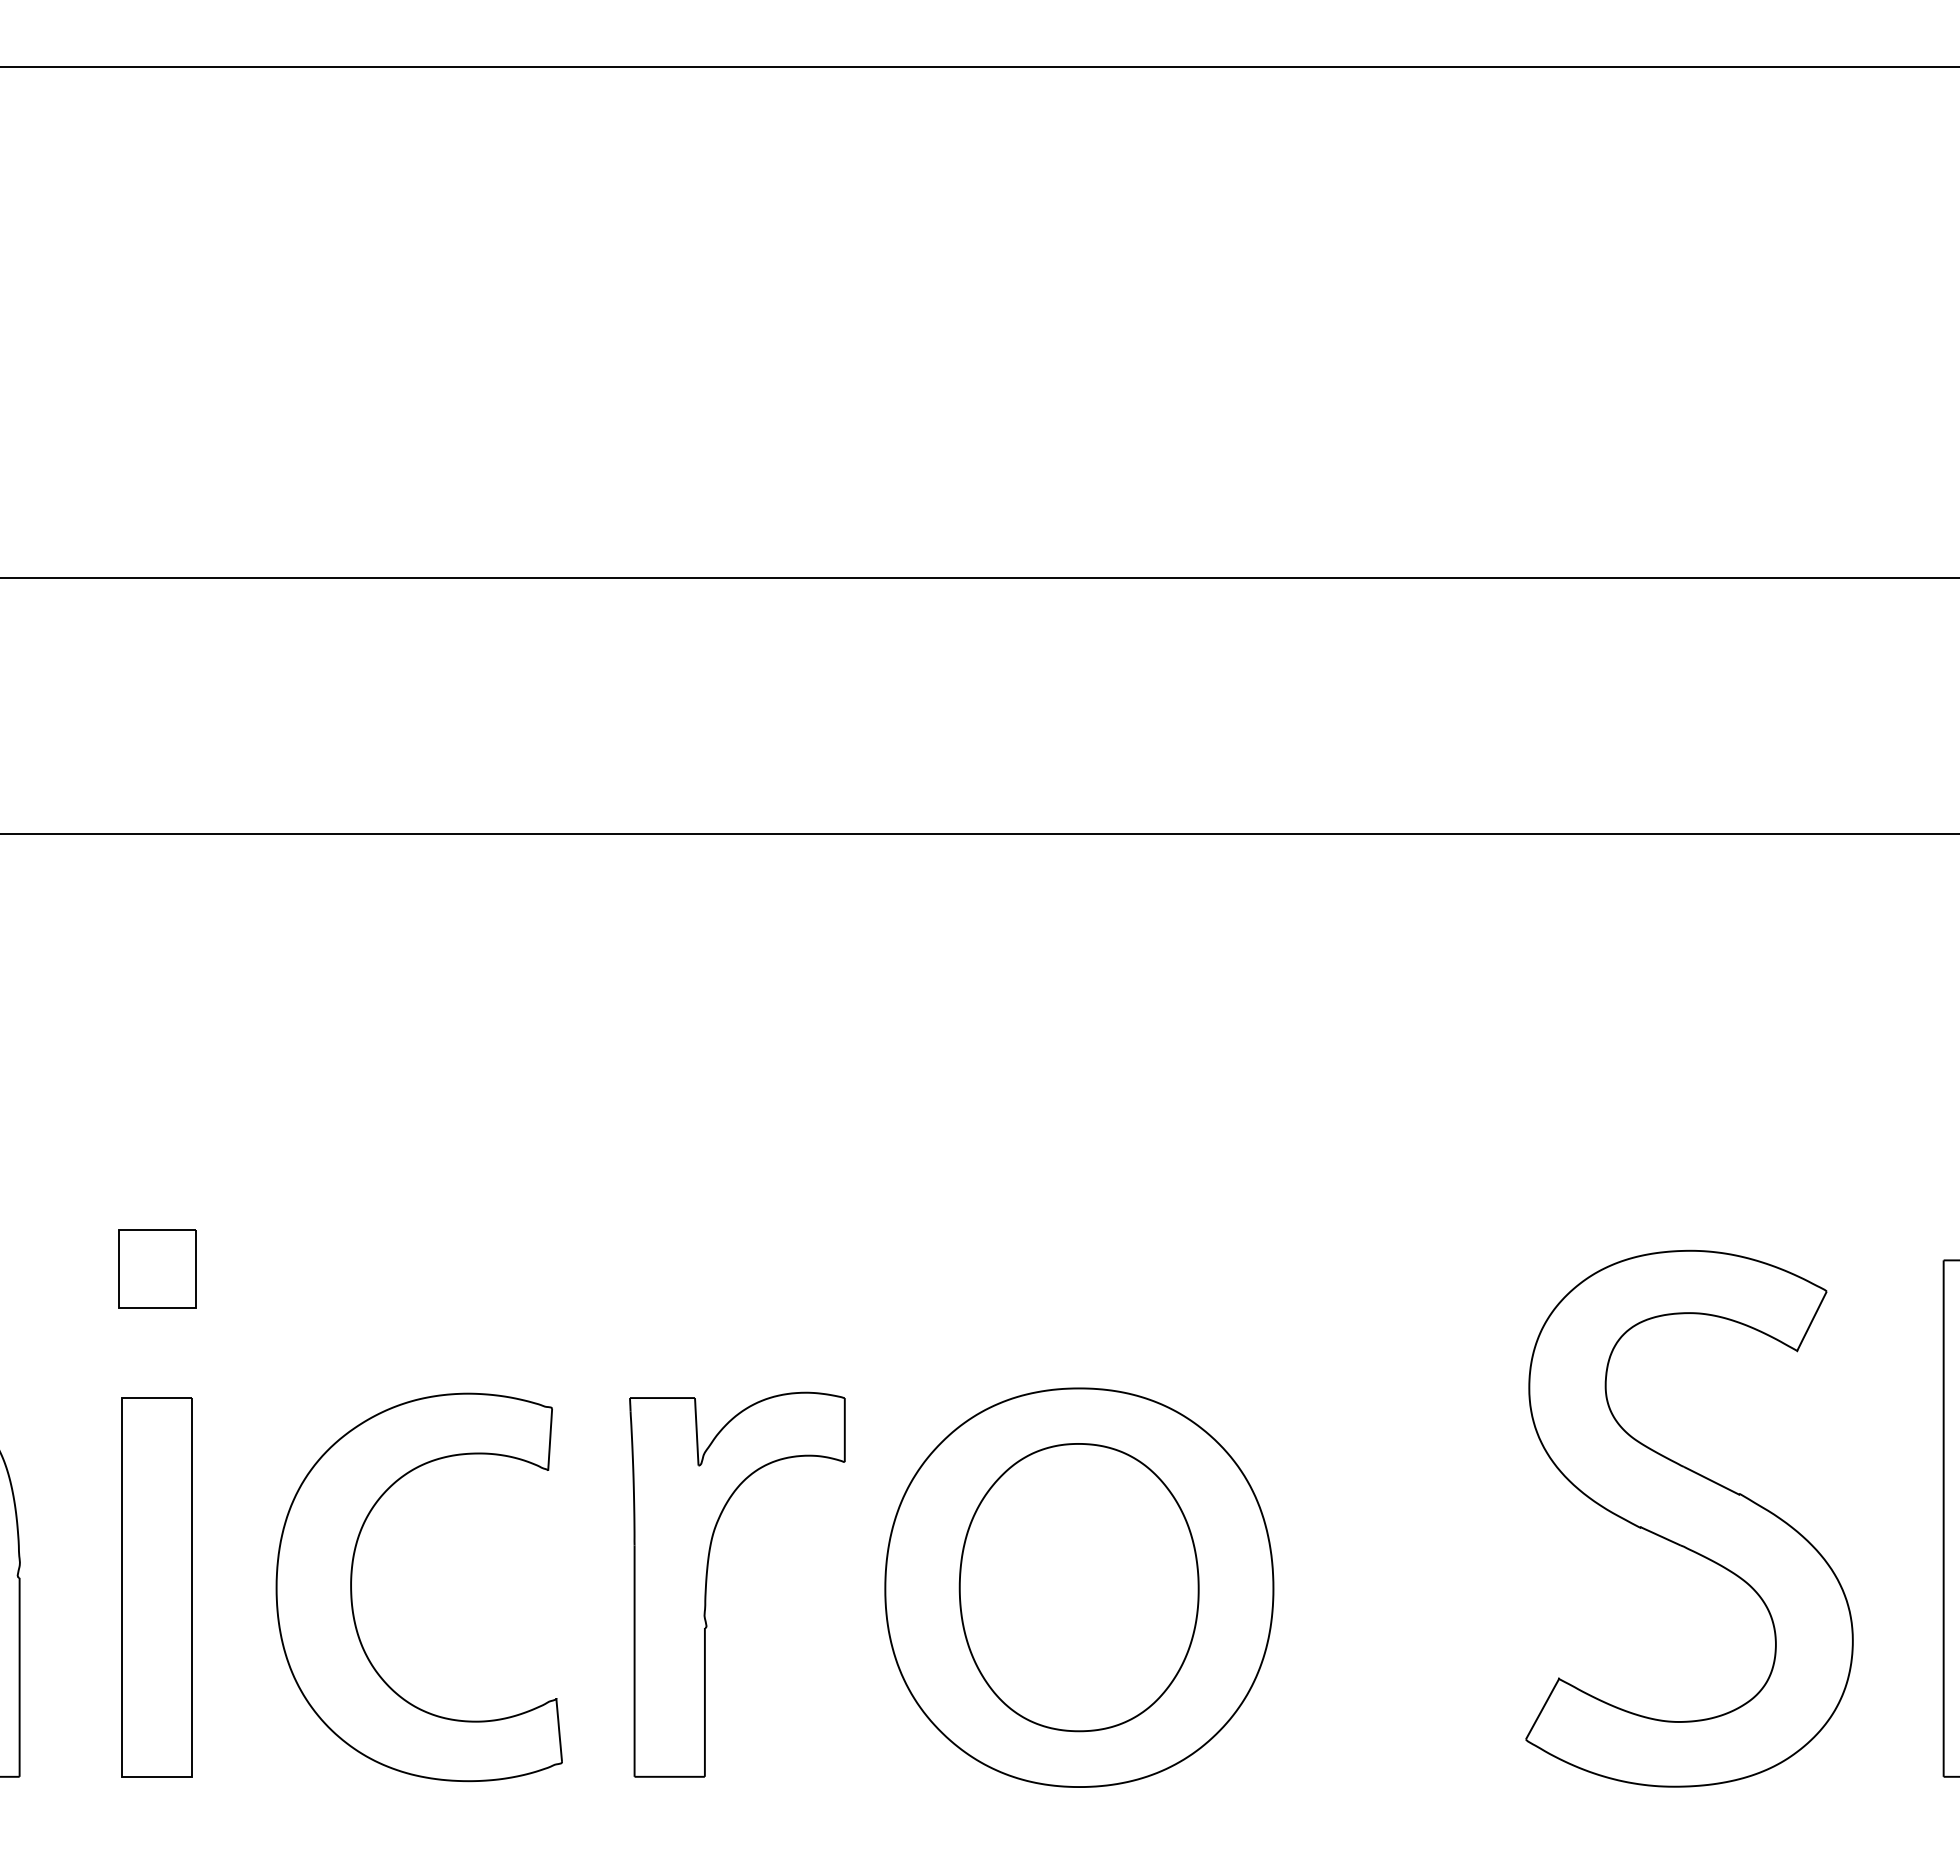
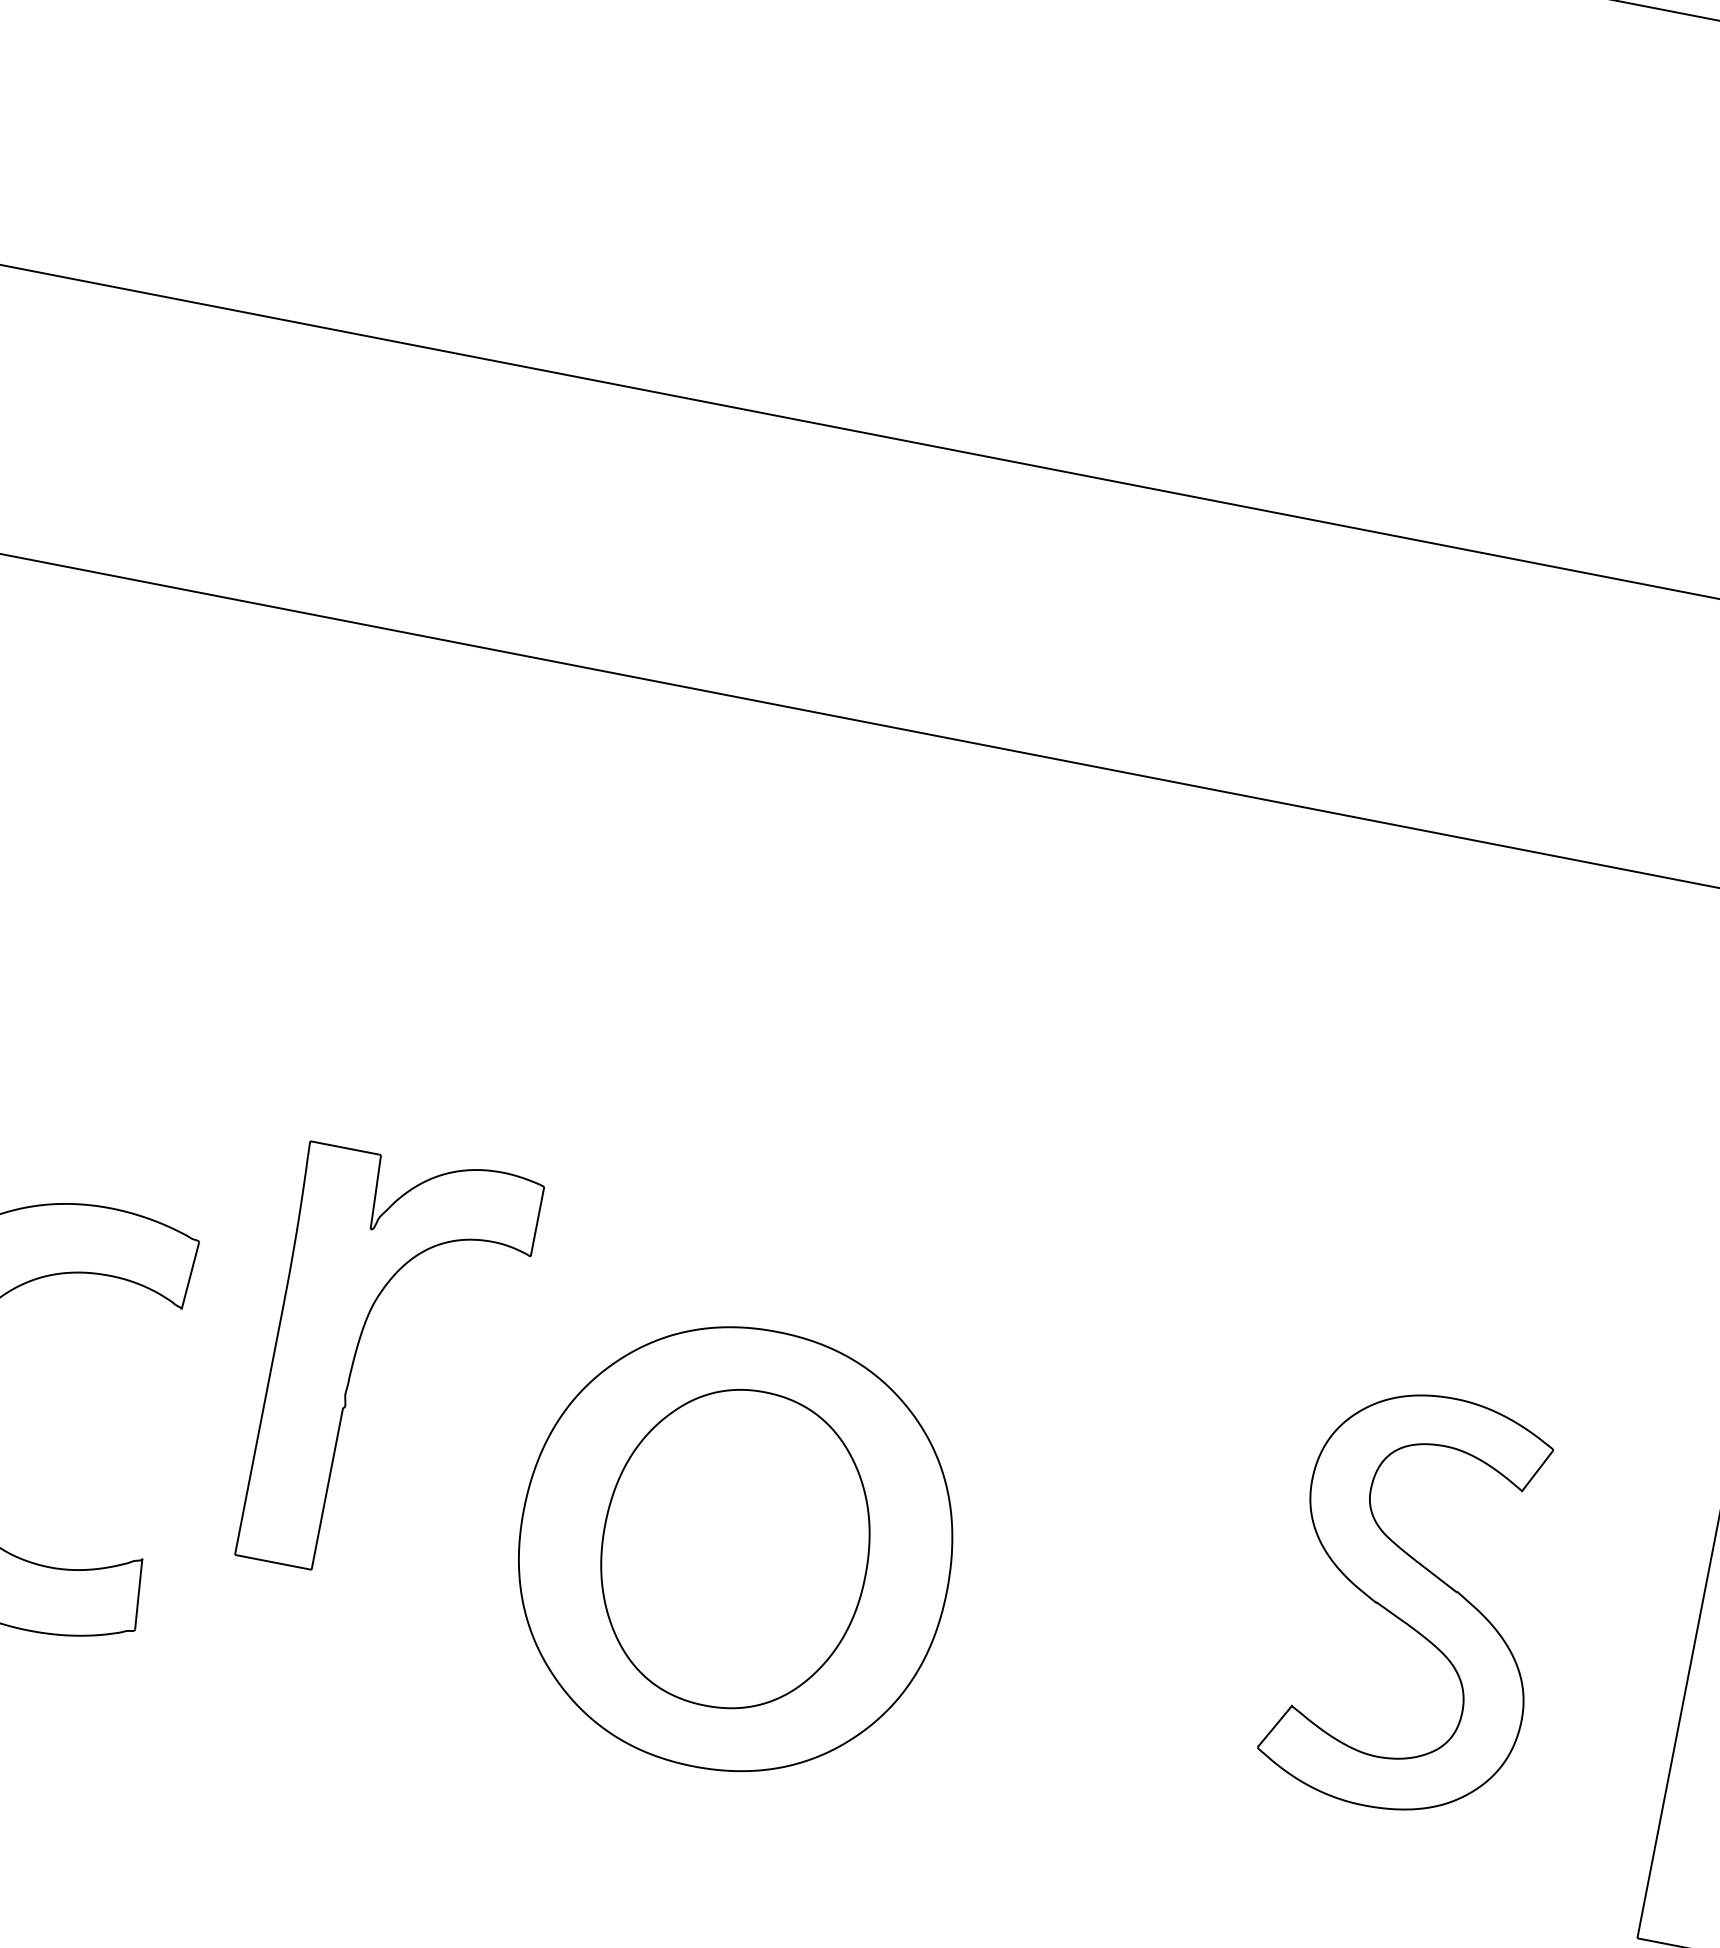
part: (1689, 1518) -> (1415, 1603), size x0.7
part: (707, 1582) -> (355, 1358), moved

